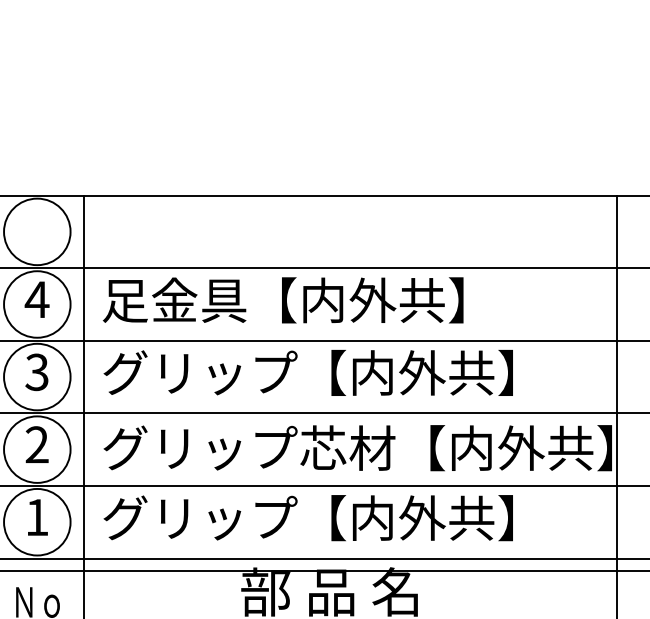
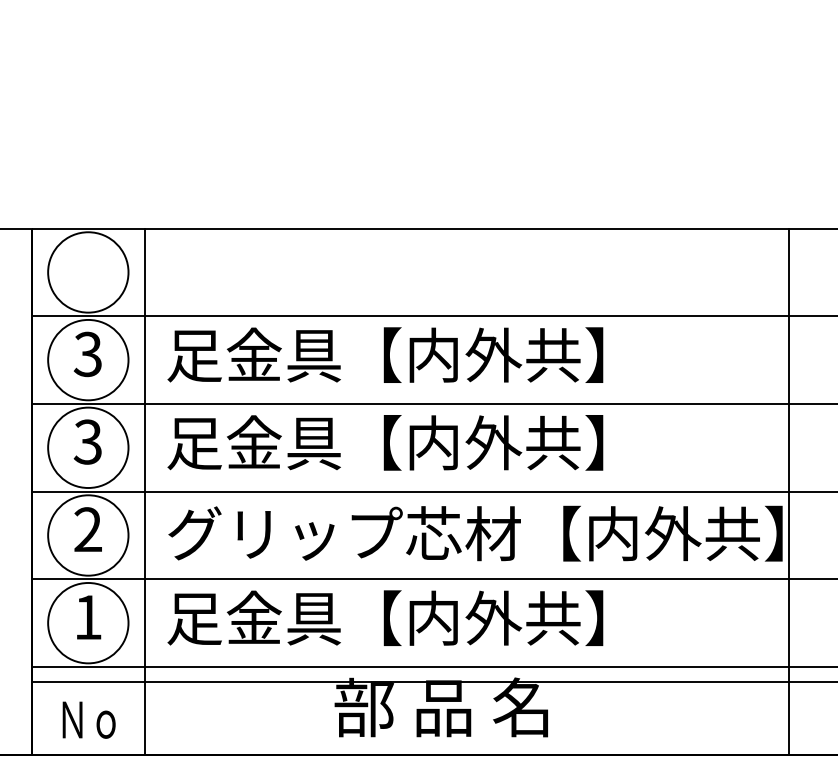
text: (37, 299) -> (88, 354), 4 -> 3
text: (307, 372) -> (414, 442), グリップ【内外共】 -> 足金具【内外共】
text: (307, 517) -> (414, 617), グリップ【内外共】 -> 足金具【内外共】

